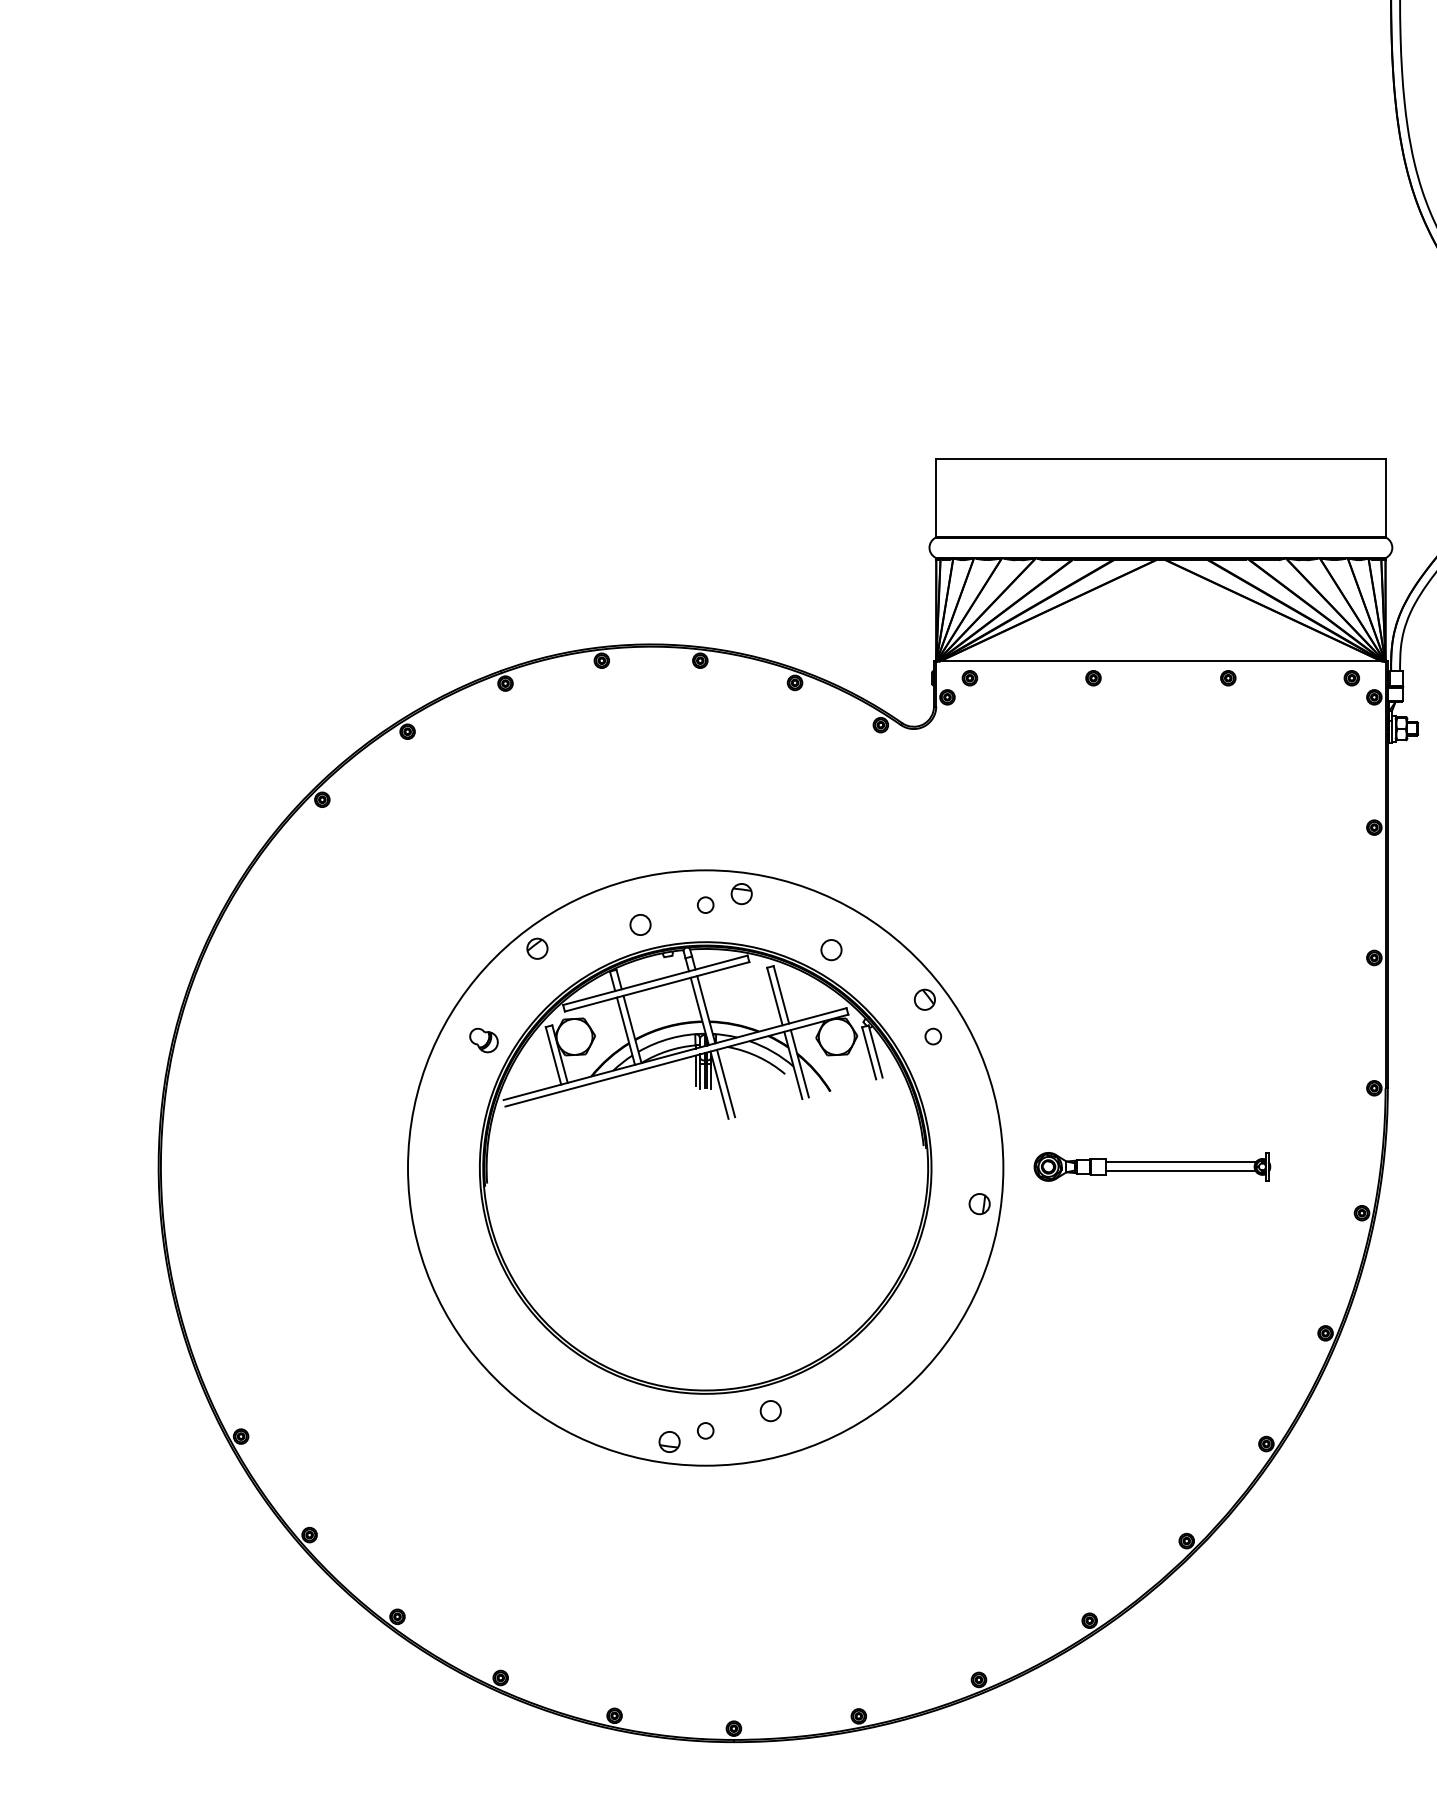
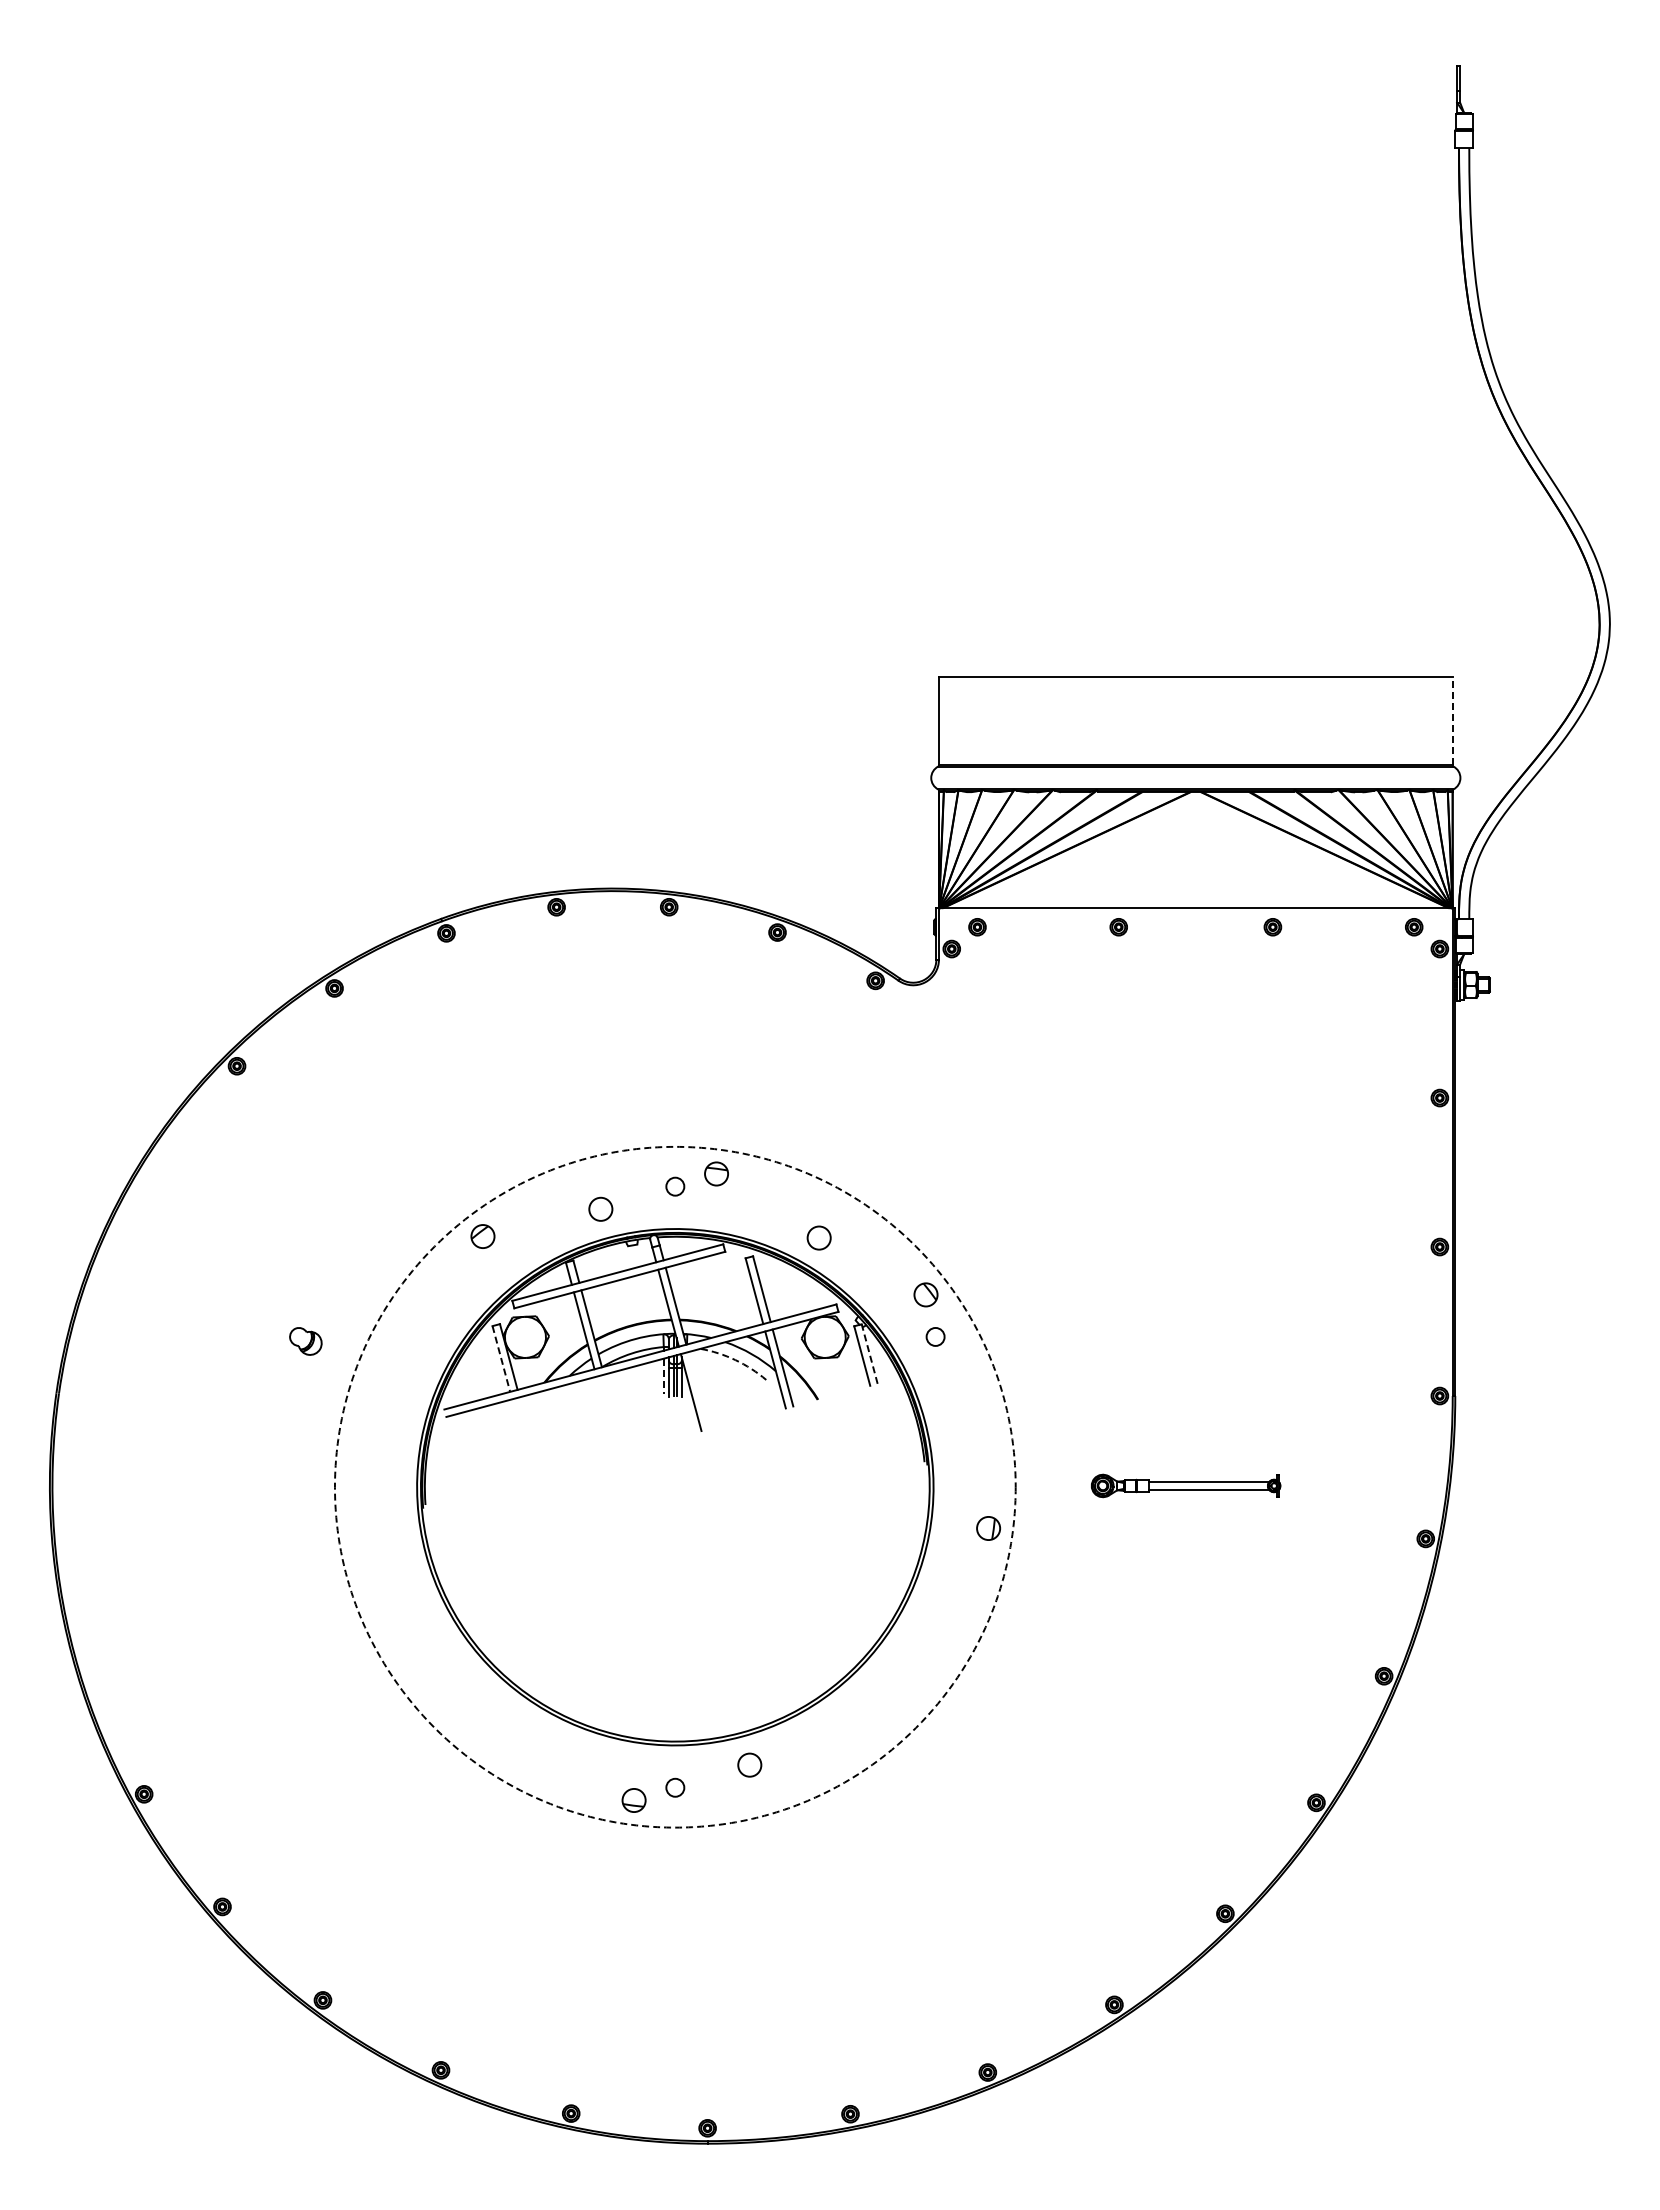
line: (1385, 497) -> (1452, 720), solid -> dashed
part: (483, 1040) -> (305, 1341), moved
line: (875, 1051) -> (869, 1354), solid -> dashed
line: (553, 1056) -> (501, 1359), solid -> dashed
arc: (758, 1057) -> (735, 1360), solid -> dashed
line: (695, 1071) -> (663, 1376), solid -> dashed
line: (725, 1083) -> (698, 1390), removed
part: (1151, 1166) -> (1185, 1485), size x0.7
circle: (704, 1167) -> (674, 1486), solid -> dashed

